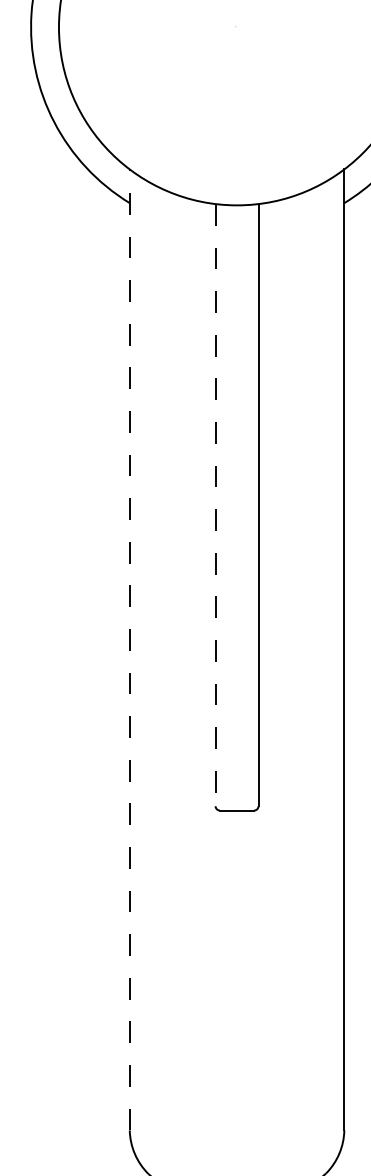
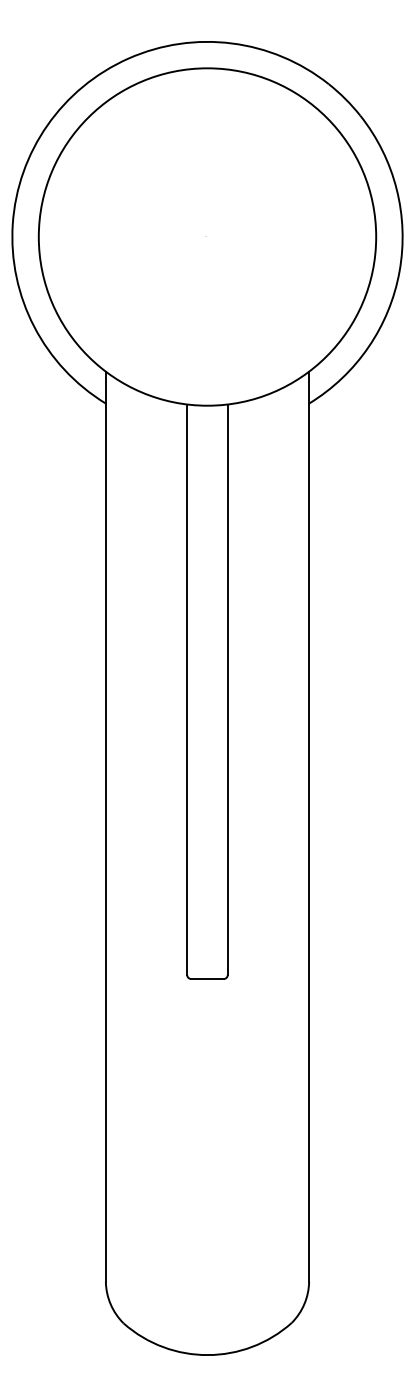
line: (215, 505) -> (187, 690), dashed -> solid
line: (129, 649) -> (105, 826), dashed -> solid

